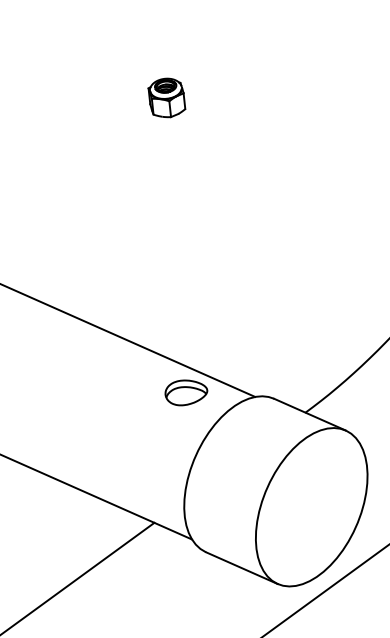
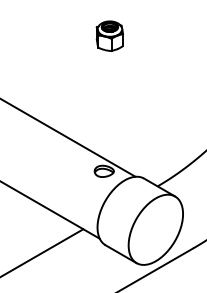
part: (166, 96) -> (109, 35), size x1.67

